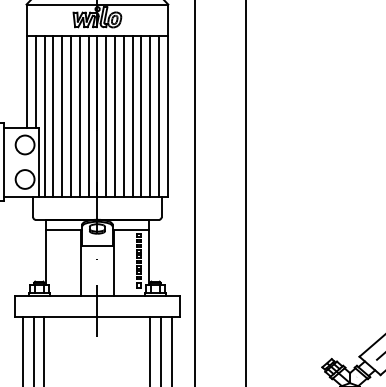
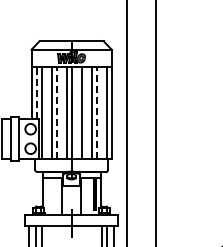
line: (35, 80) -> (36, 92), solid -> dashed
line: (53, 115) -> (46, 112), removed
line: (70, 115) -> (56, 112), solid -> dashed
line: (79, 115) -> (61, 112), removed
line: (106, 115) -> (76, 112), removed
line: (123, 115) -> (86, 112), removed
line: (141, 115) -> (96, 112), solid -> dashed
line: (150, 115) -> (101, 112), removed

